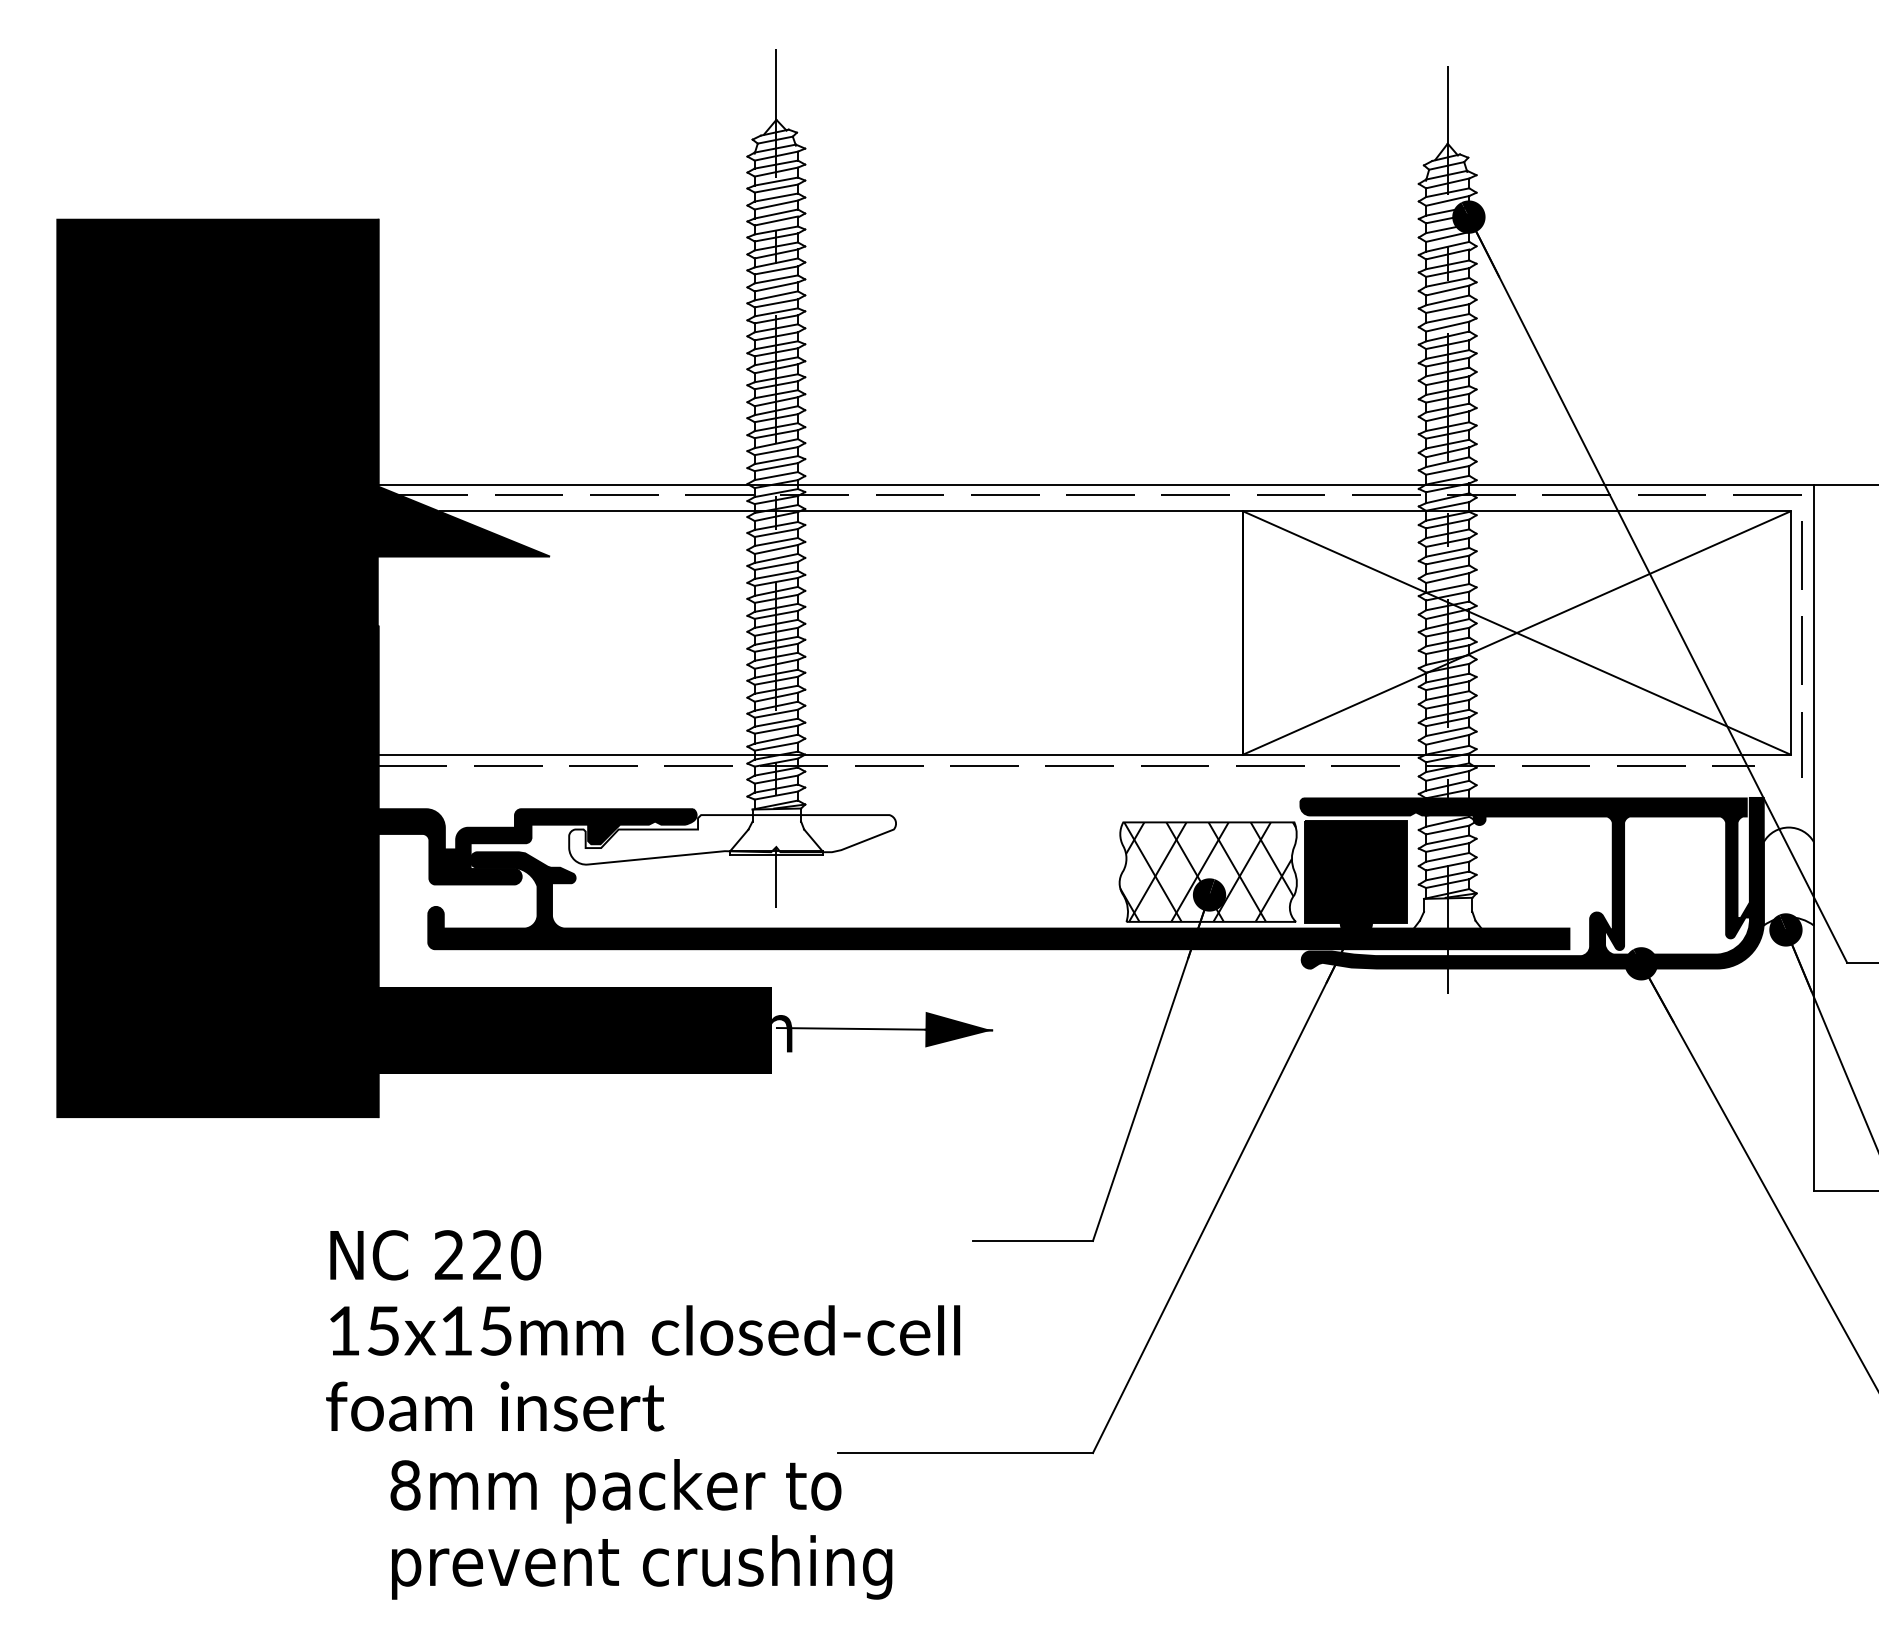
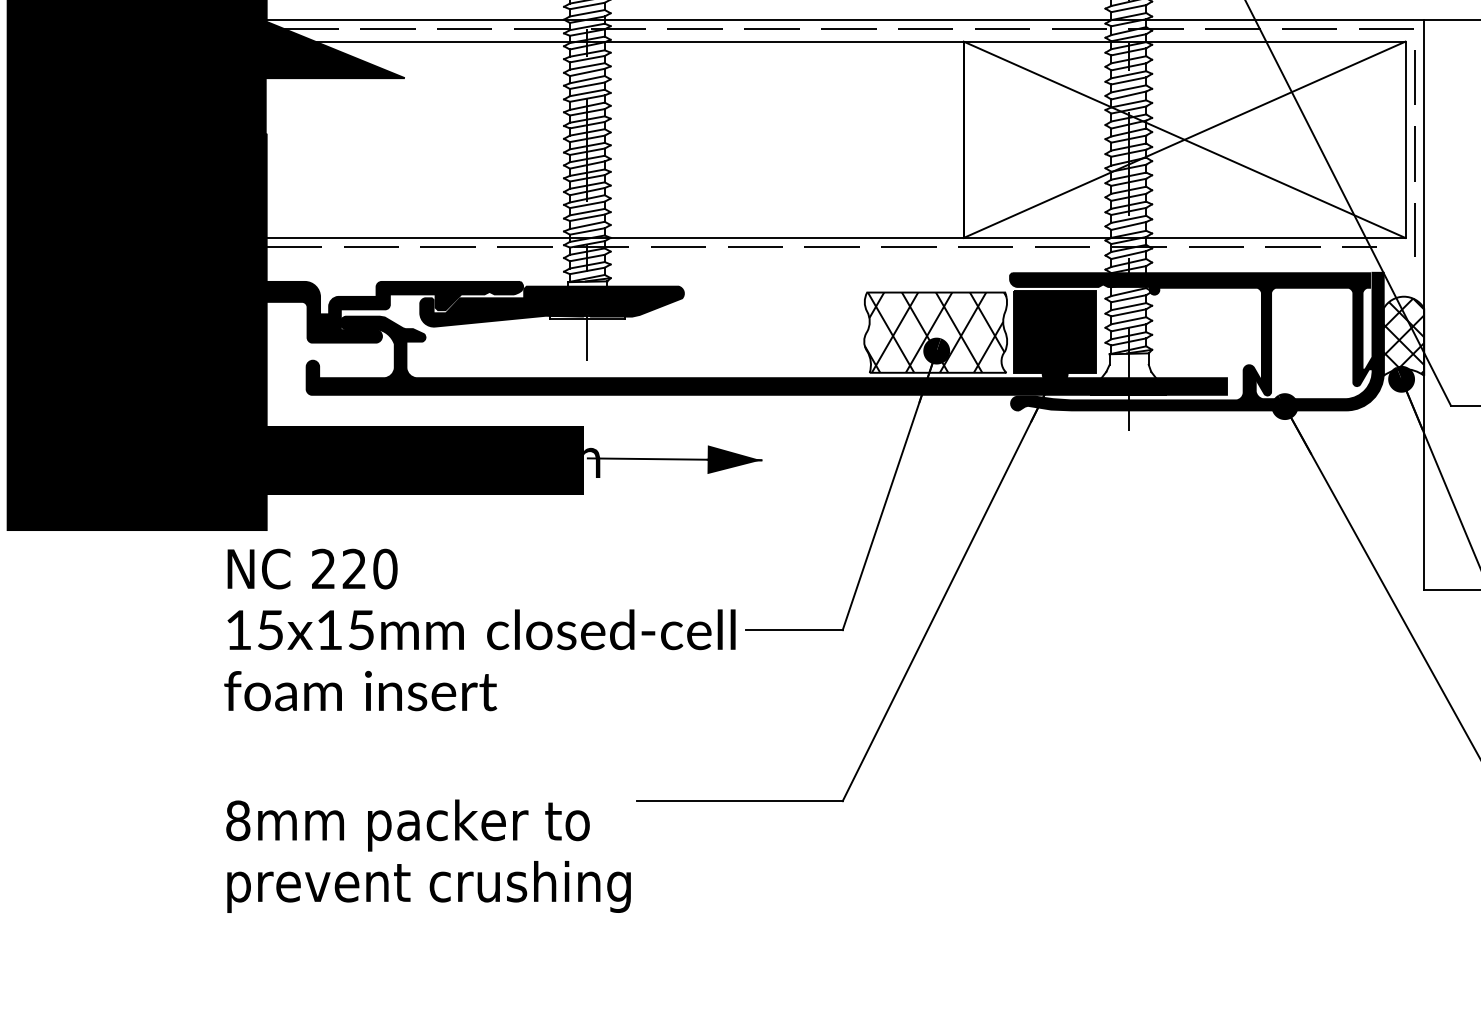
fill: (732, 839) -> (552, 306), added
hatch: (1788, 876) -> (1403, 336), added
text: (643, 1330) -> (480, 629), moved
text: (641, 1529) -> (428, 856), moved

